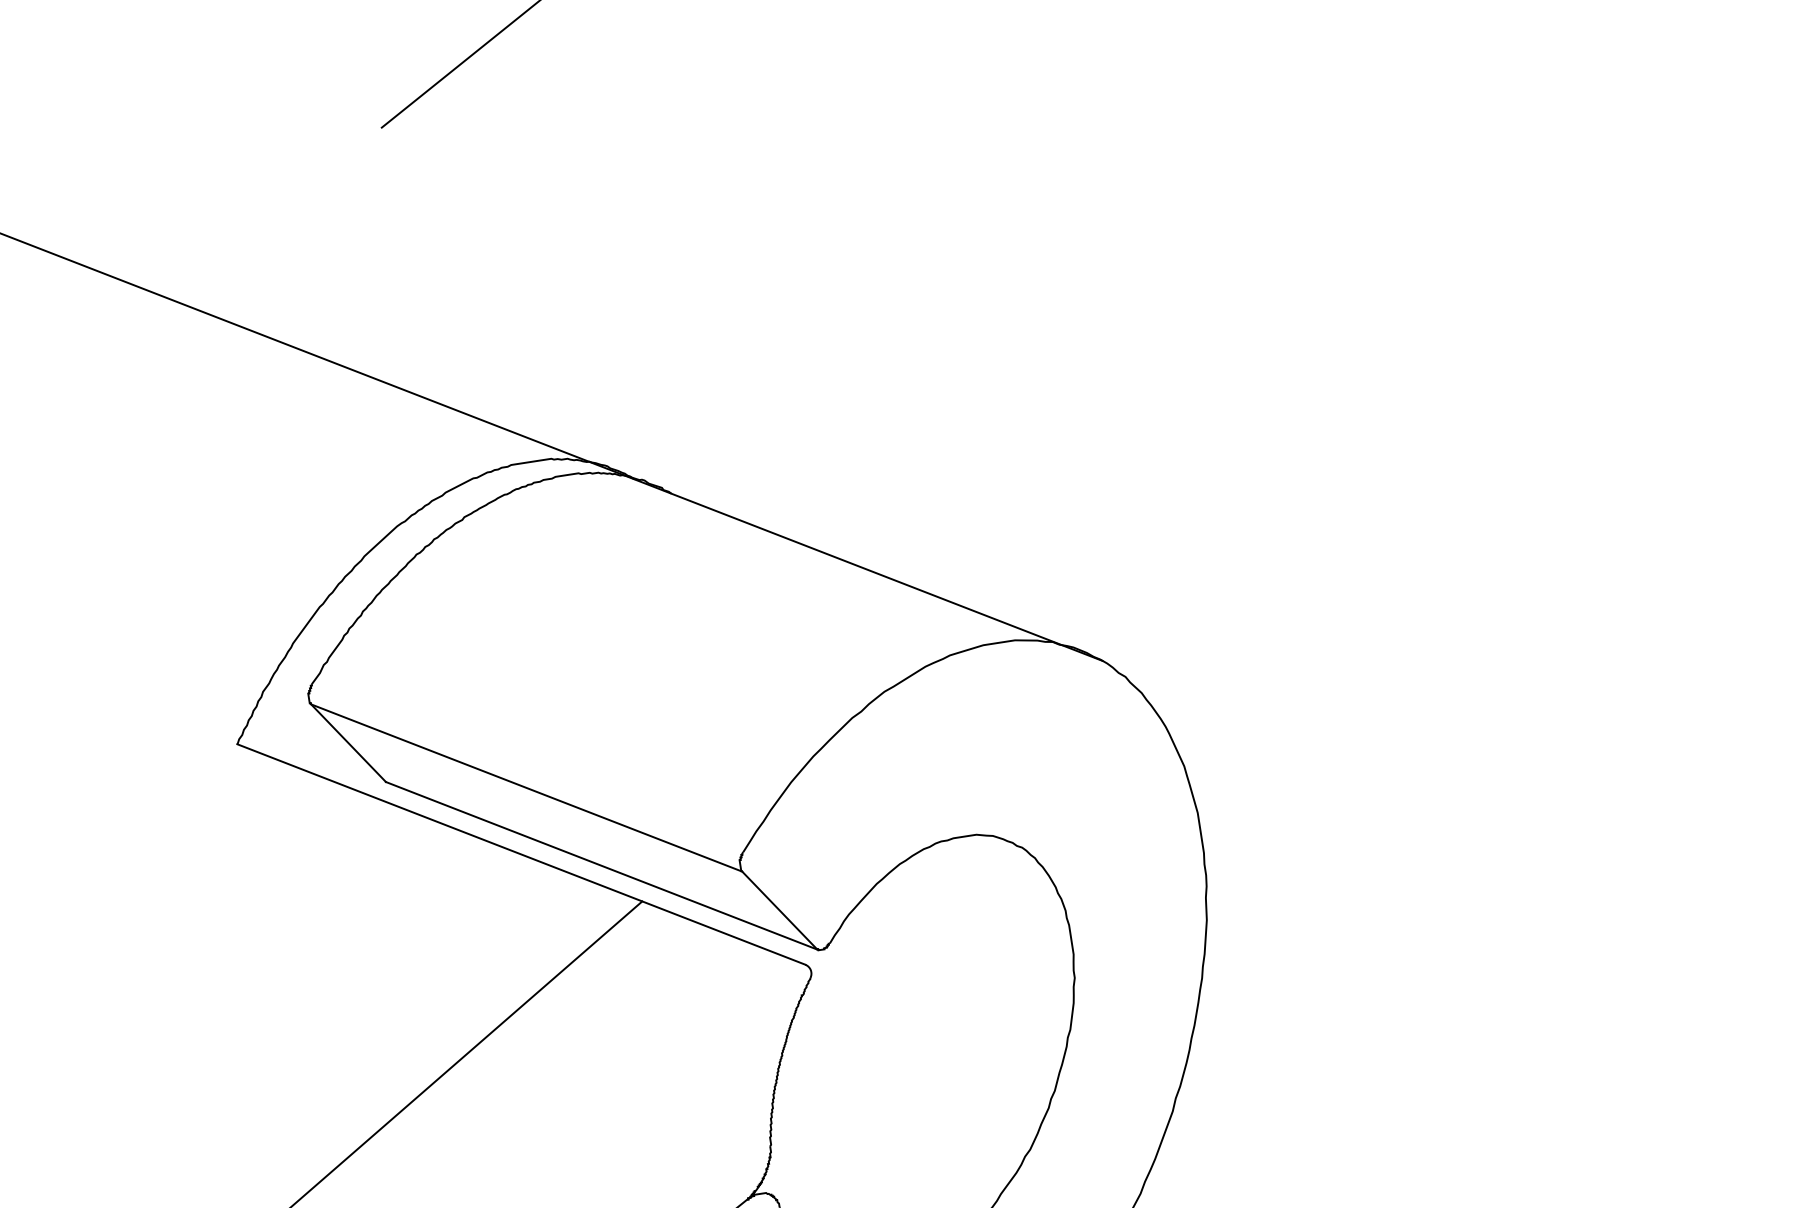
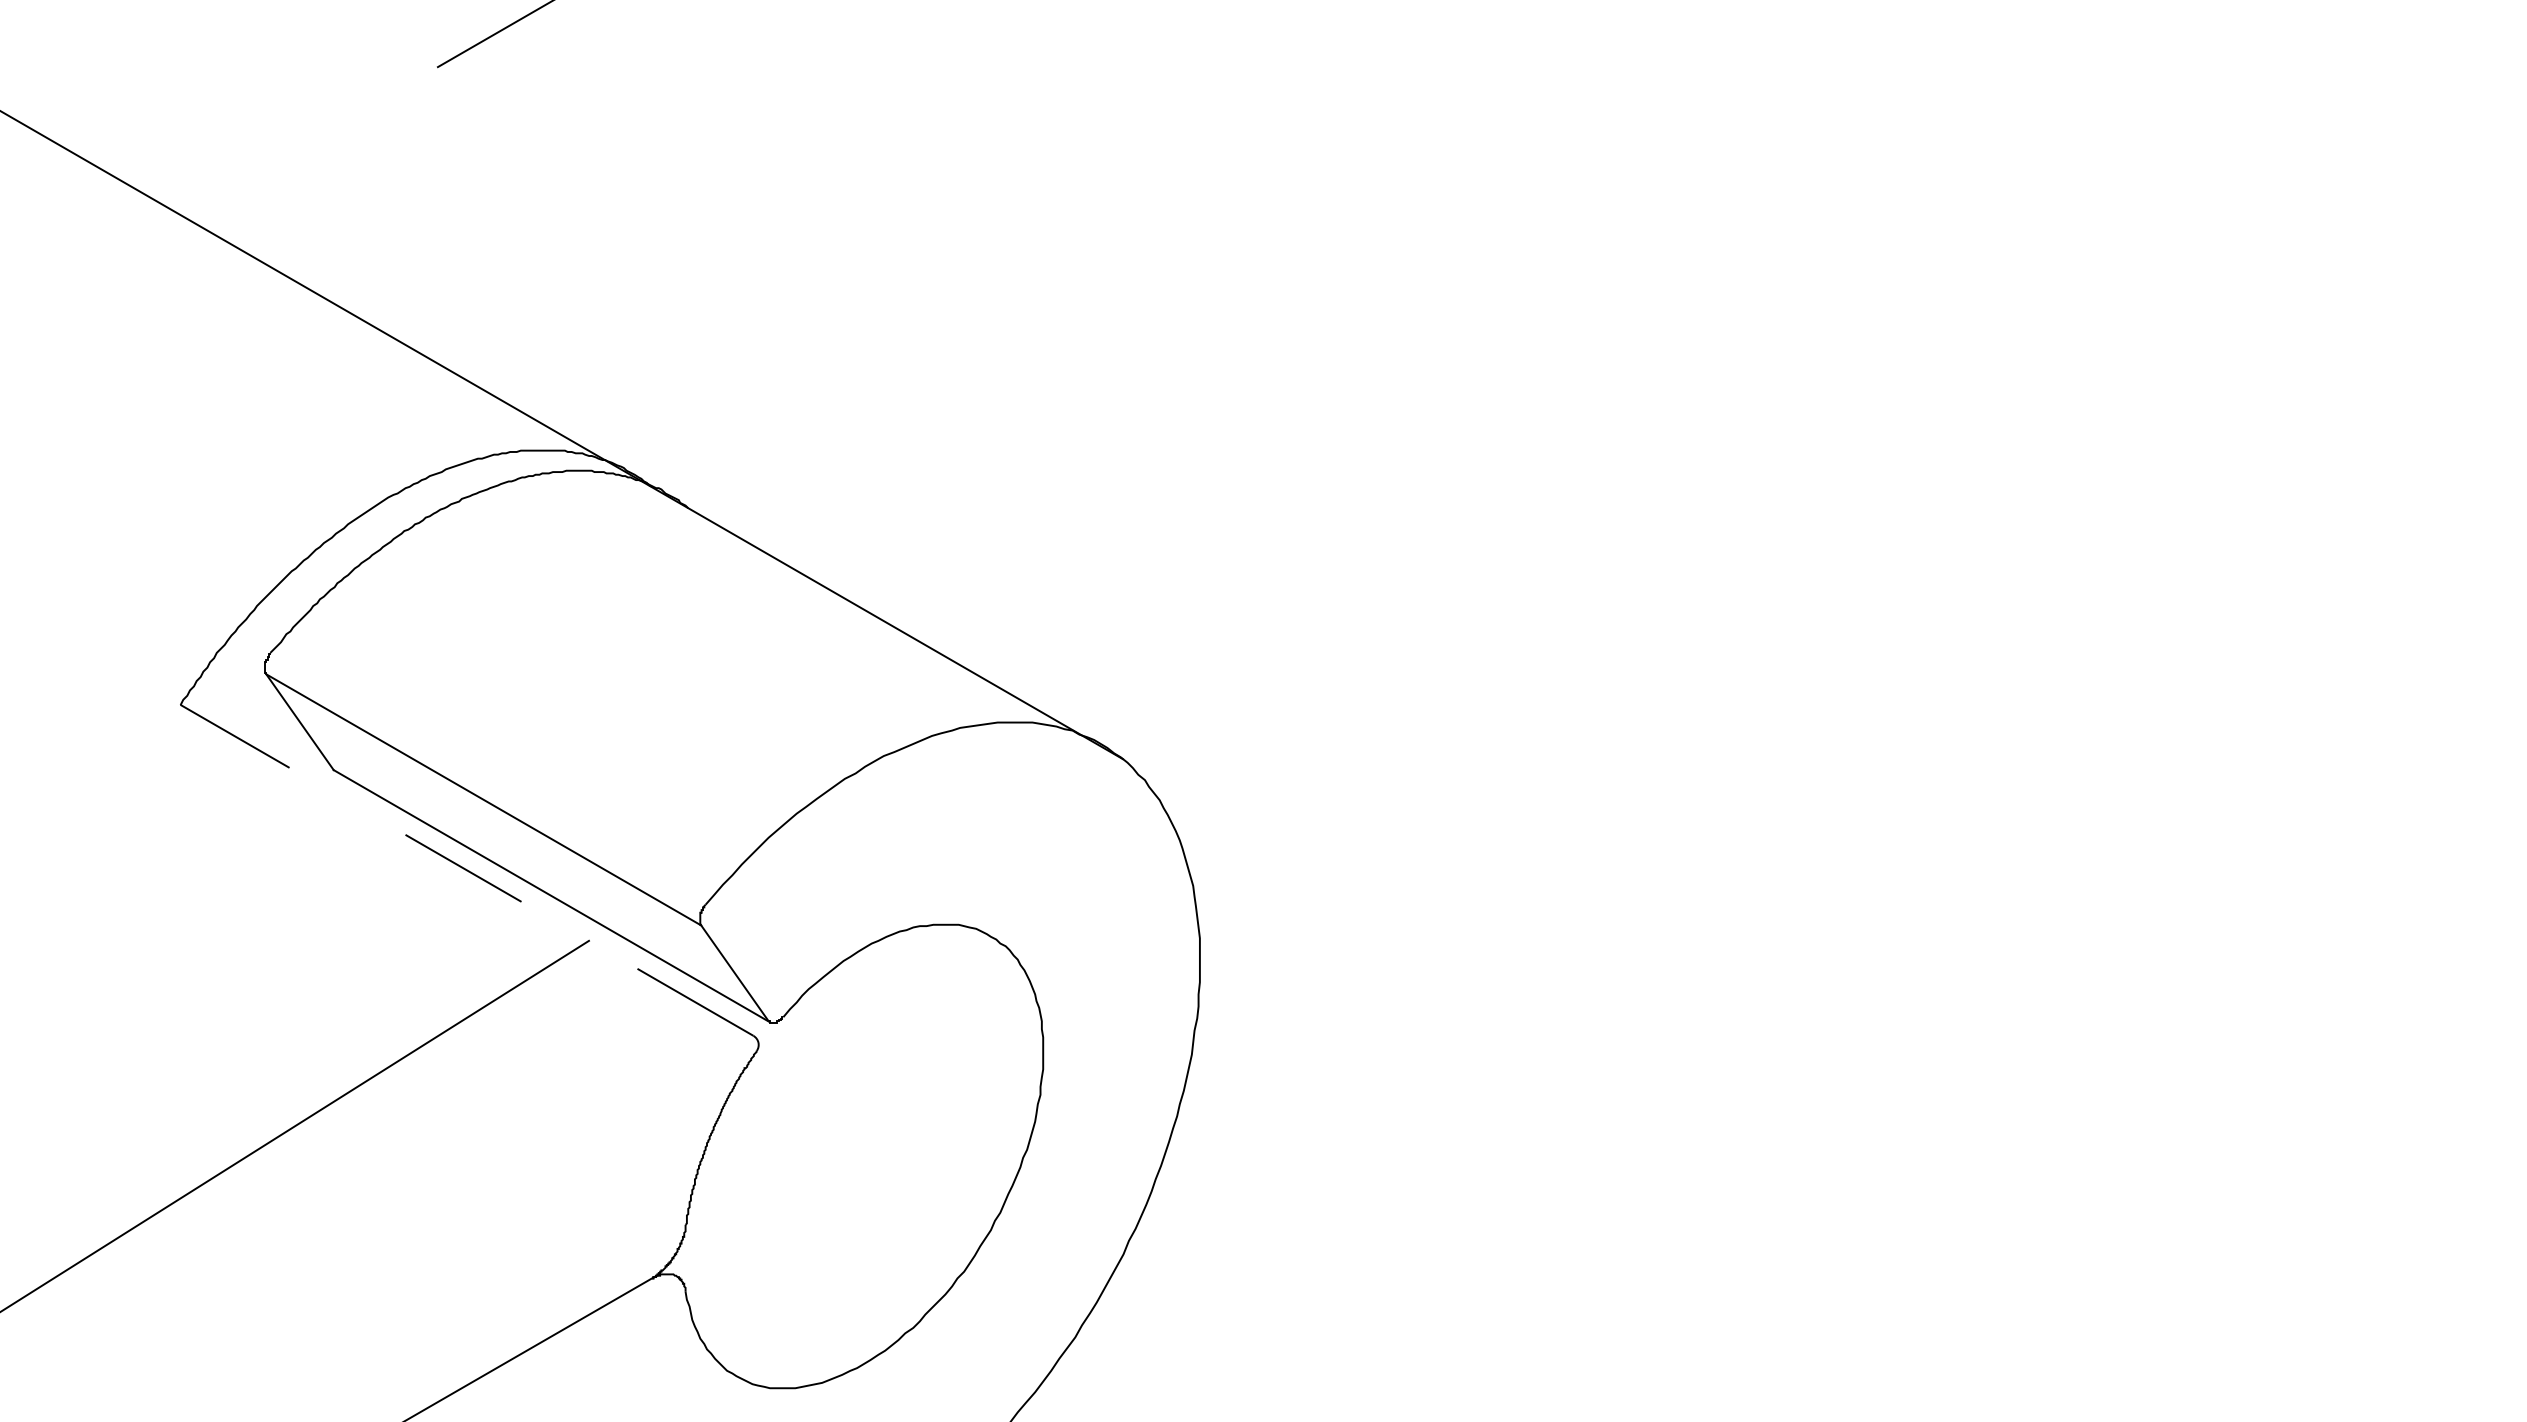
line: (520, 854) -> (466, 870), solid -> dashed

